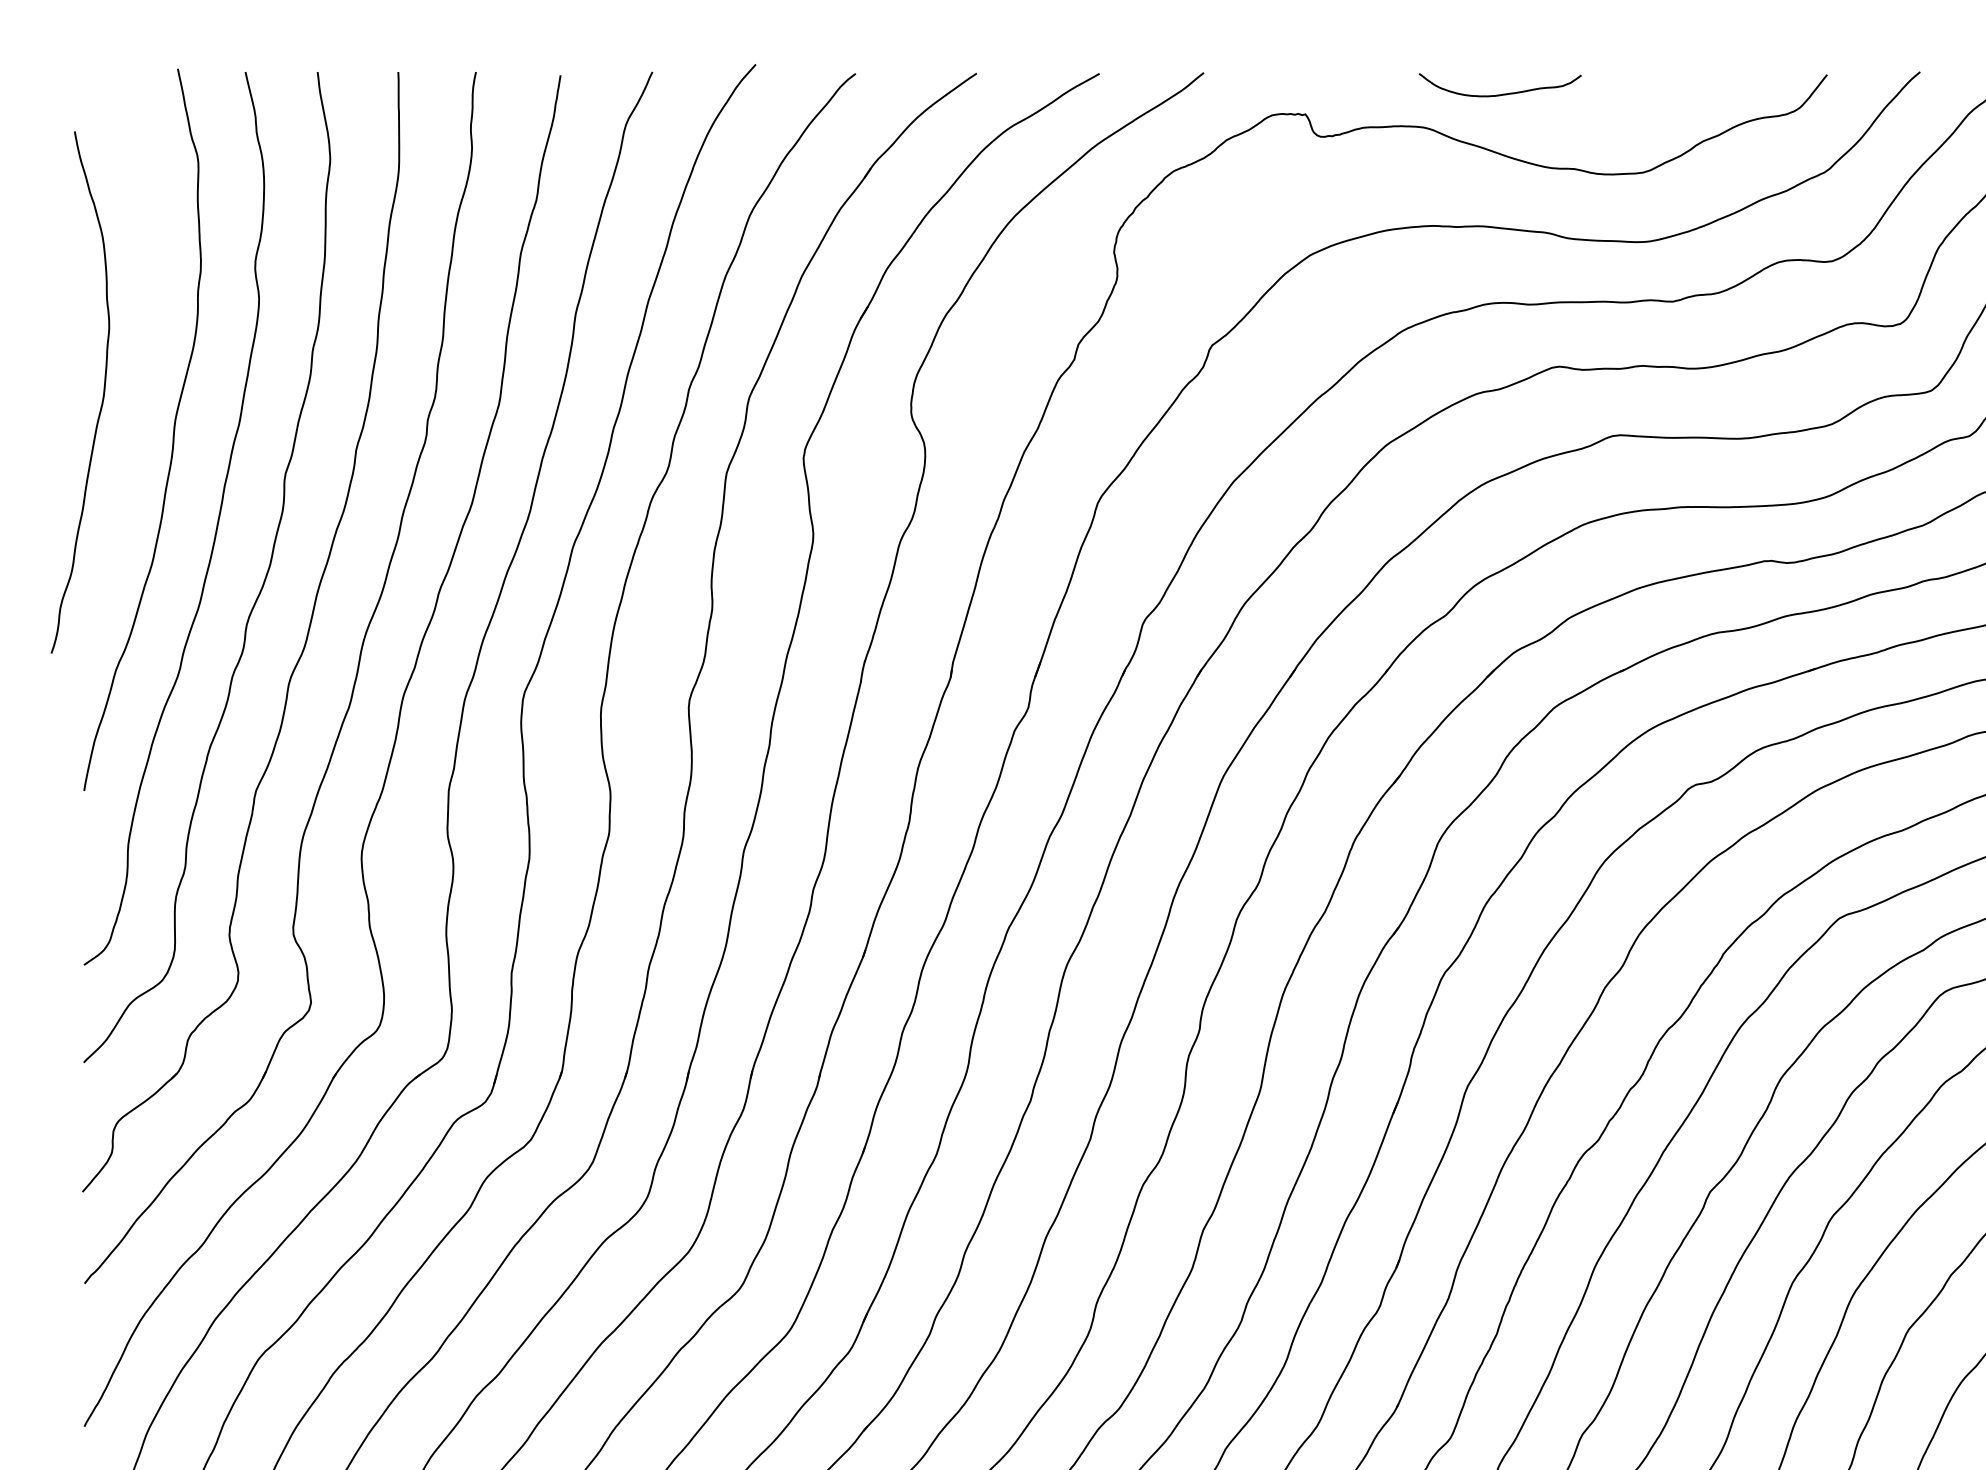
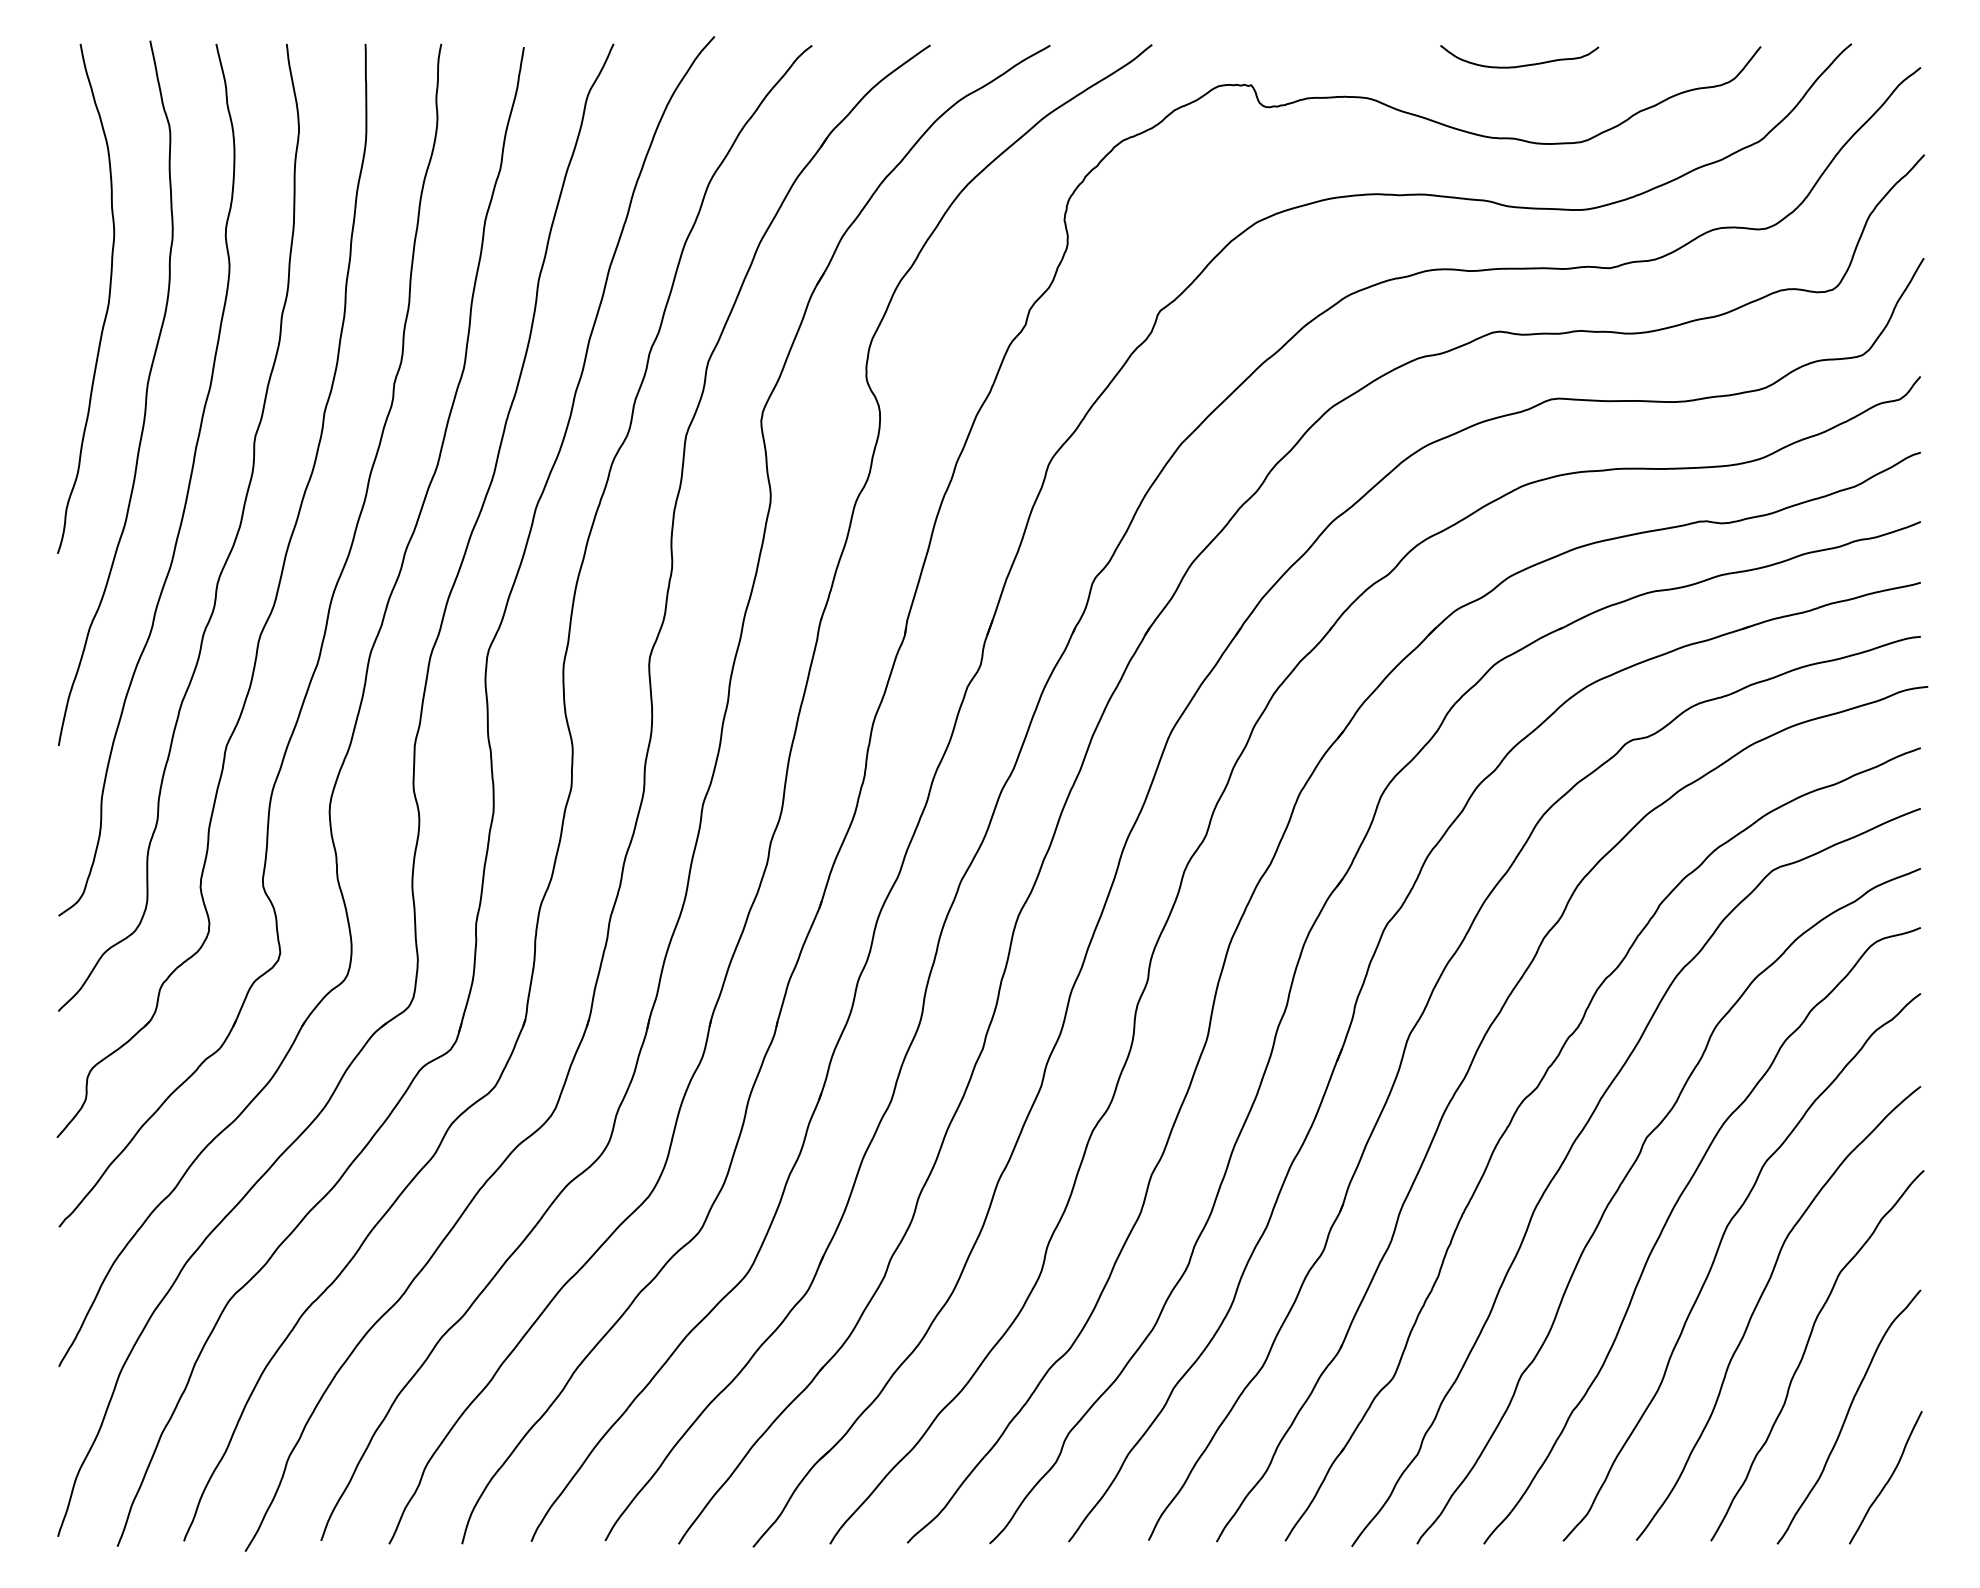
curve: (1500, 94) -> (1519, 65), moved
curve: (102, 397) -> (107, 303), moved

